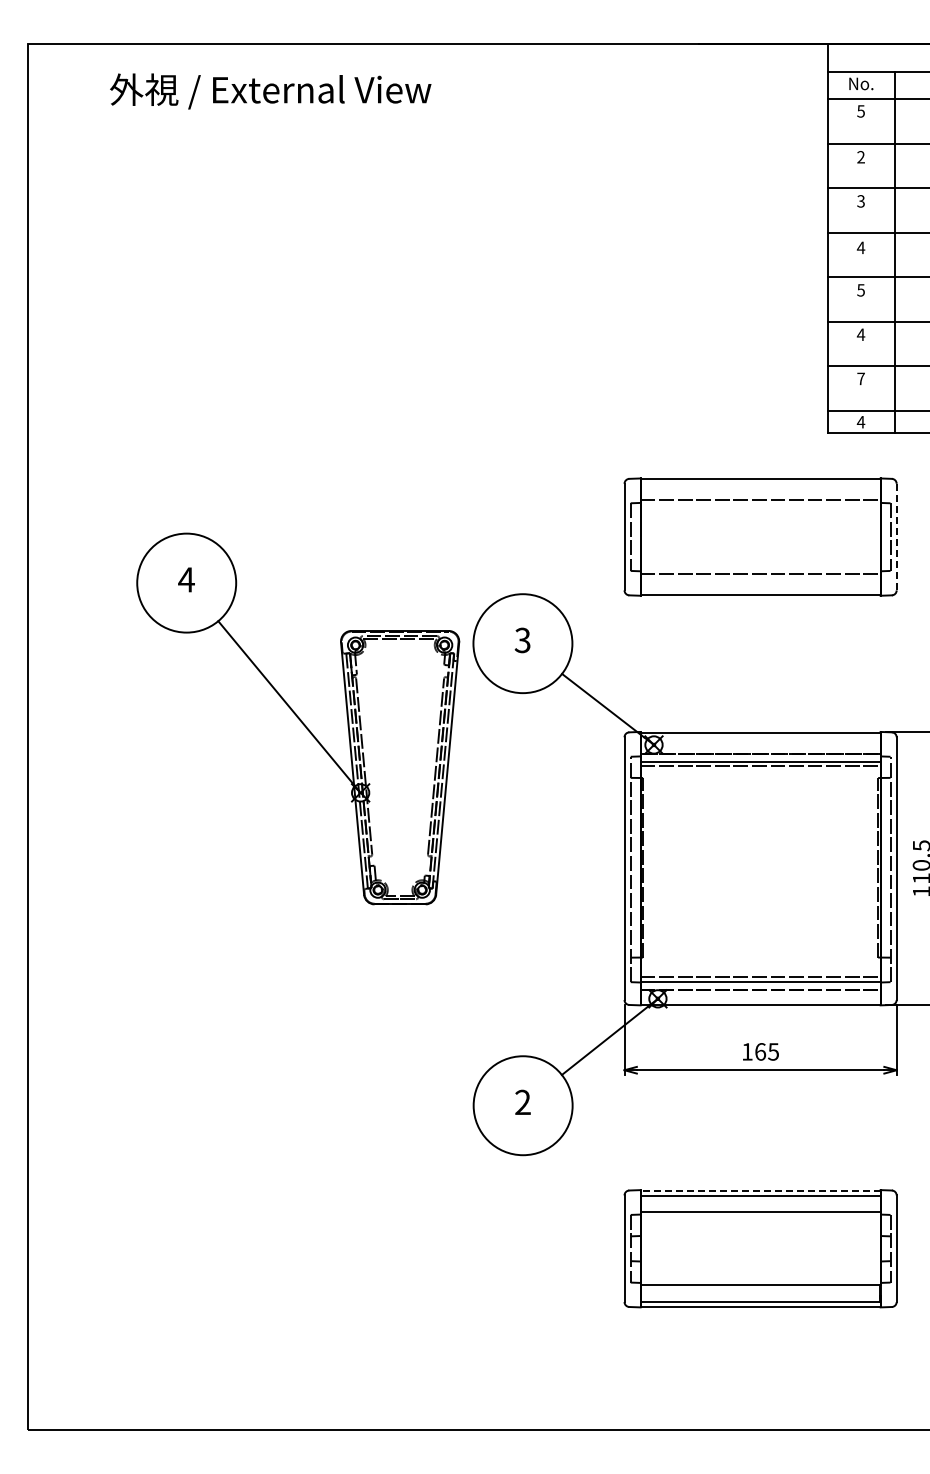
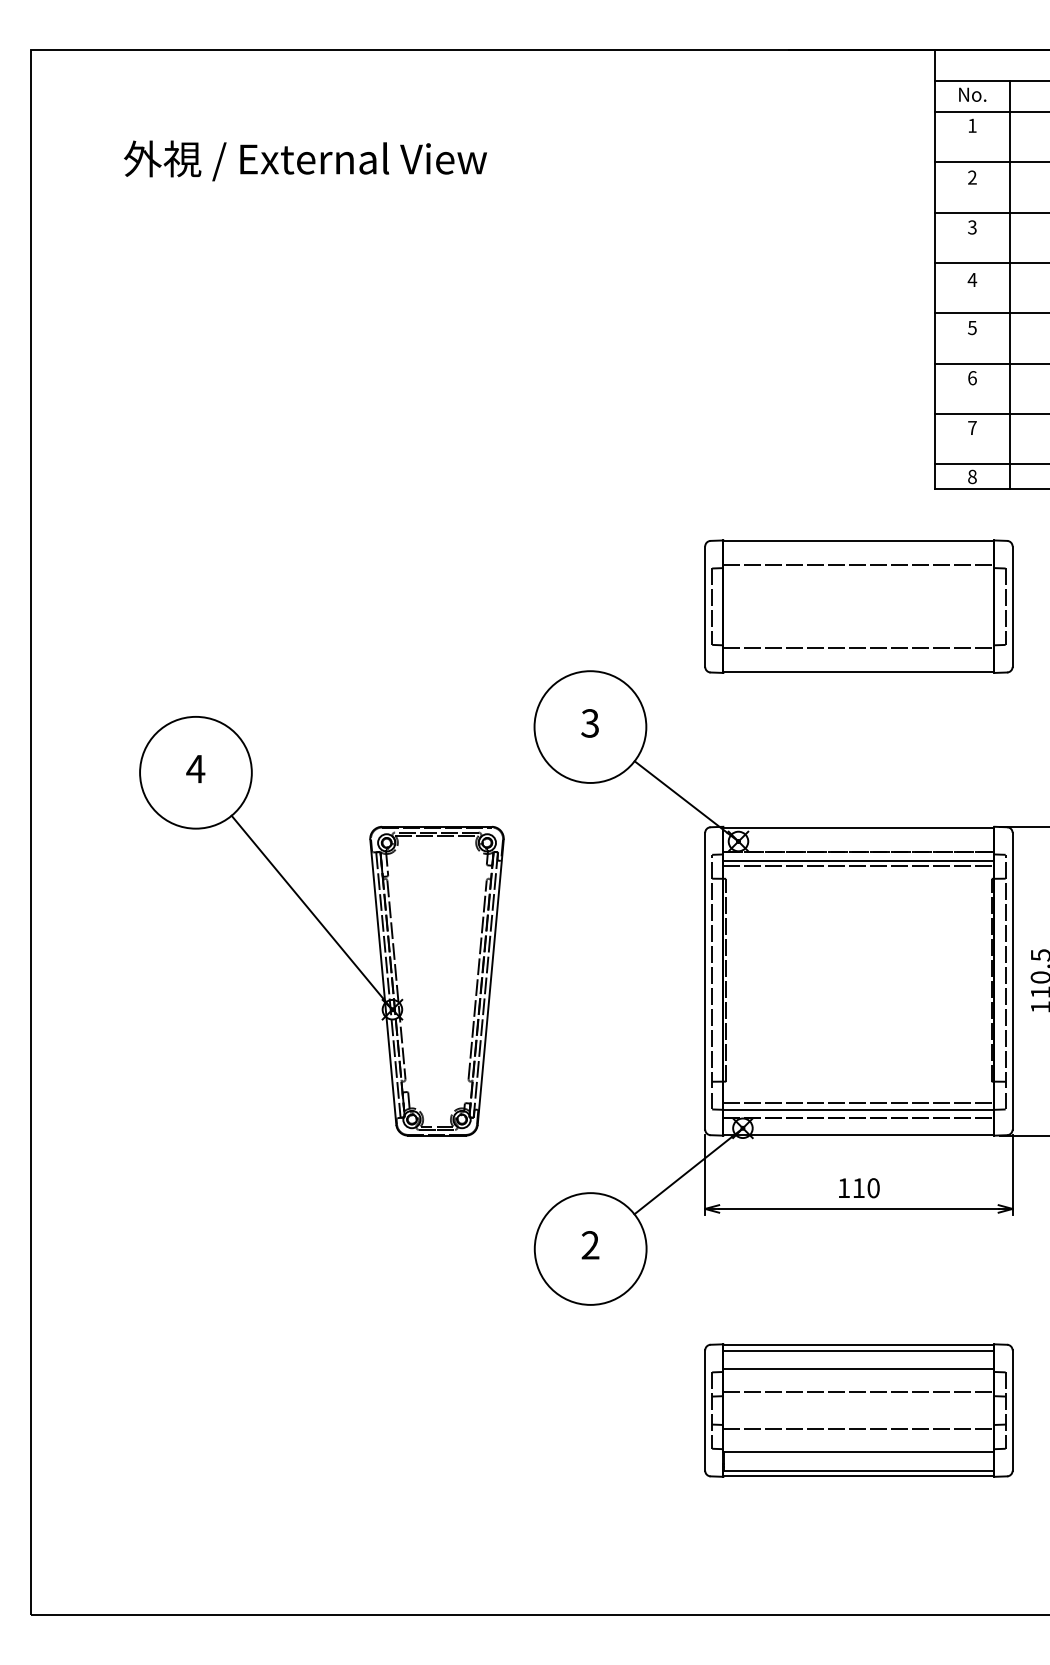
text: (270, 91) -> (305, 160), moved
text: (860, 111) -> (971, 125), 5 -> 1
text: (860, 334) -> (971, 377), 4 -> 6
text: (860, 421) -> (971, 476), 4 -> 8
line: (896, 536) -> (1012, 606), dashed -> solid
part: (298, 718) -> (322, 925), moved
text: (767, 1051) -> (866, 1187), 165 -> 110
line: (760, 1190) -> (858, 1344), dashed -> solid
line: (760, 1232) -> (858, 1392), added
line: (760, 1264) -> (858, 1428), added

